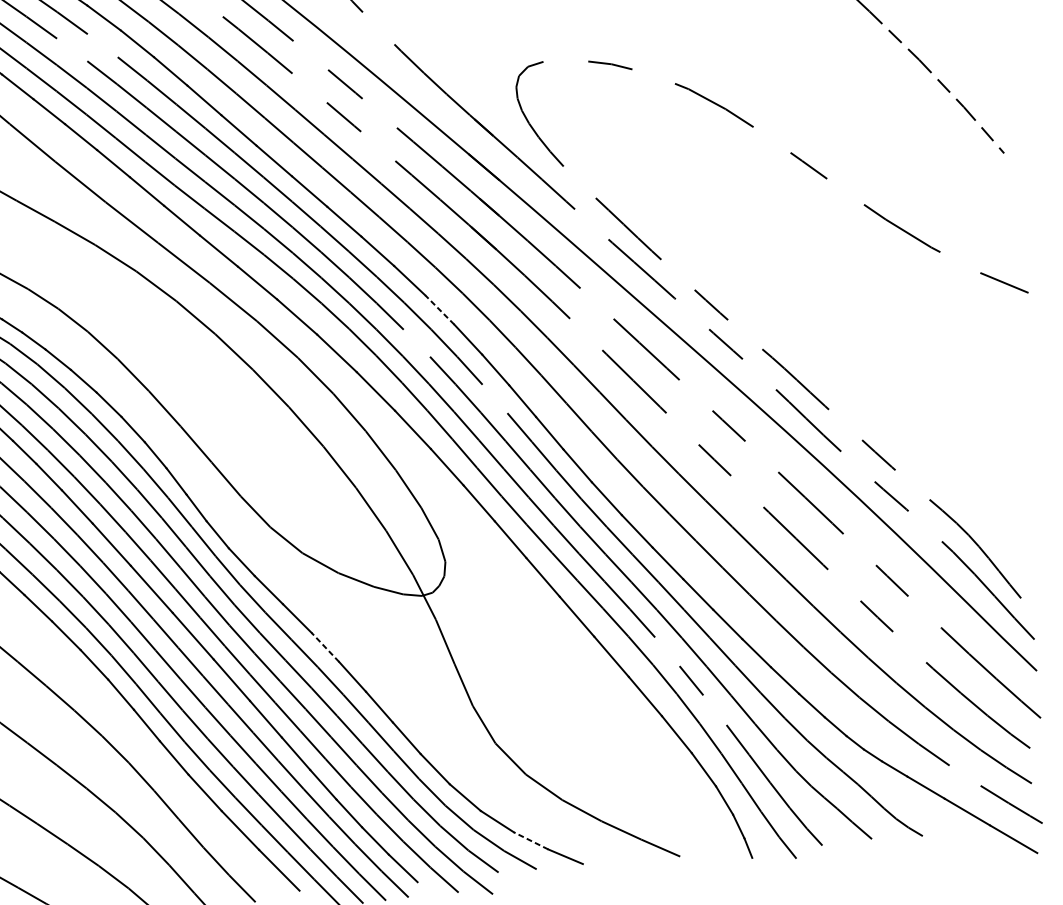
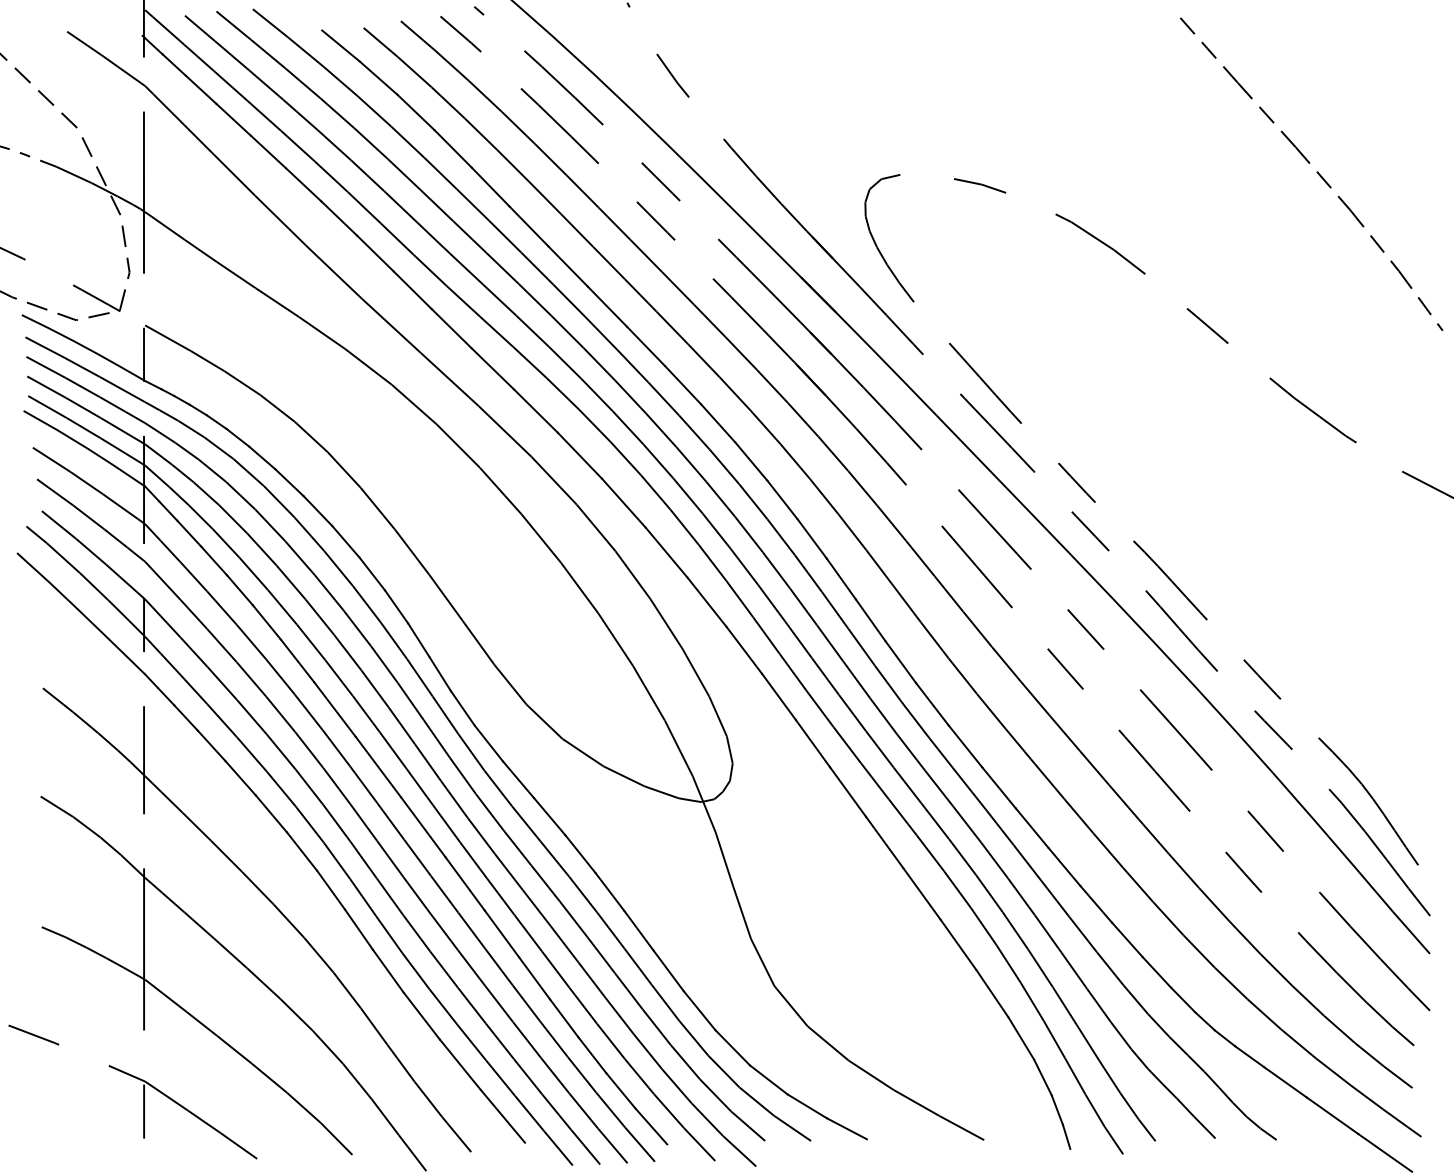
line: (102, 45) -> (374, 111), added
line: (72, 50) -> (337, 113), added
line: (439, 309) -> (751, 461), dashed -> solid
line: (416, 342) -> (720, 498), added
line: (495, 398) -> (808, 573), added
line: (325, 646) -> (580, 853), dashed -> solid
line: (667, 651) -> (989, 893), added
line: (714, 710) -> (1040, 968), added
line: (965, 775) -> (1333, 1071), added
line: (530, 841) -> (806, 1106), dashed -> solid

